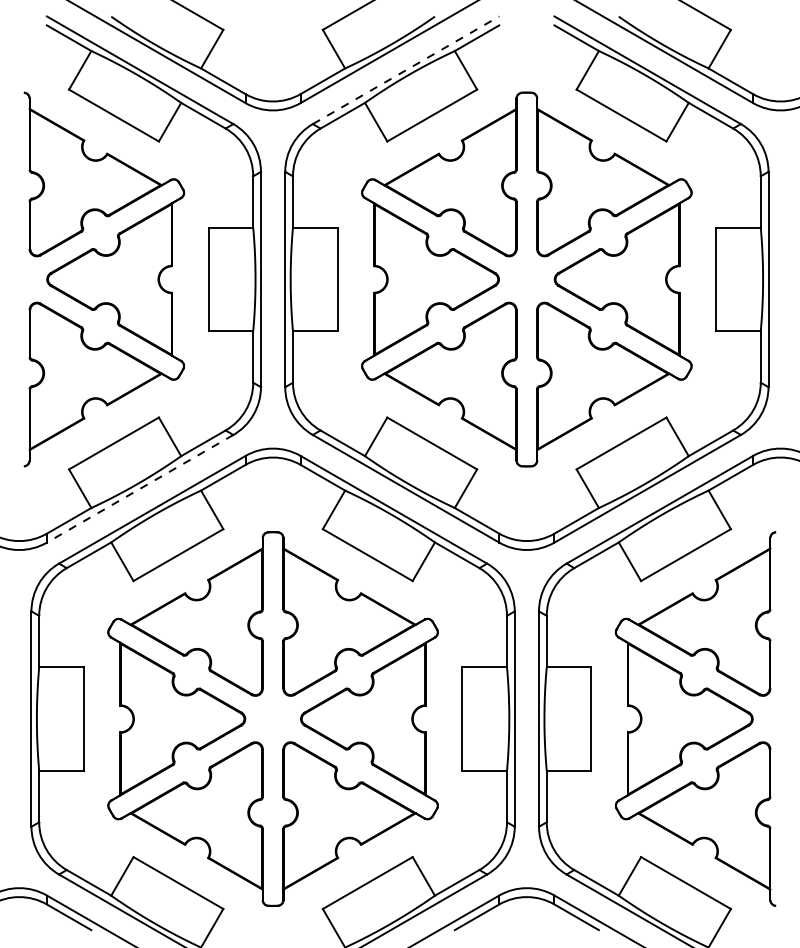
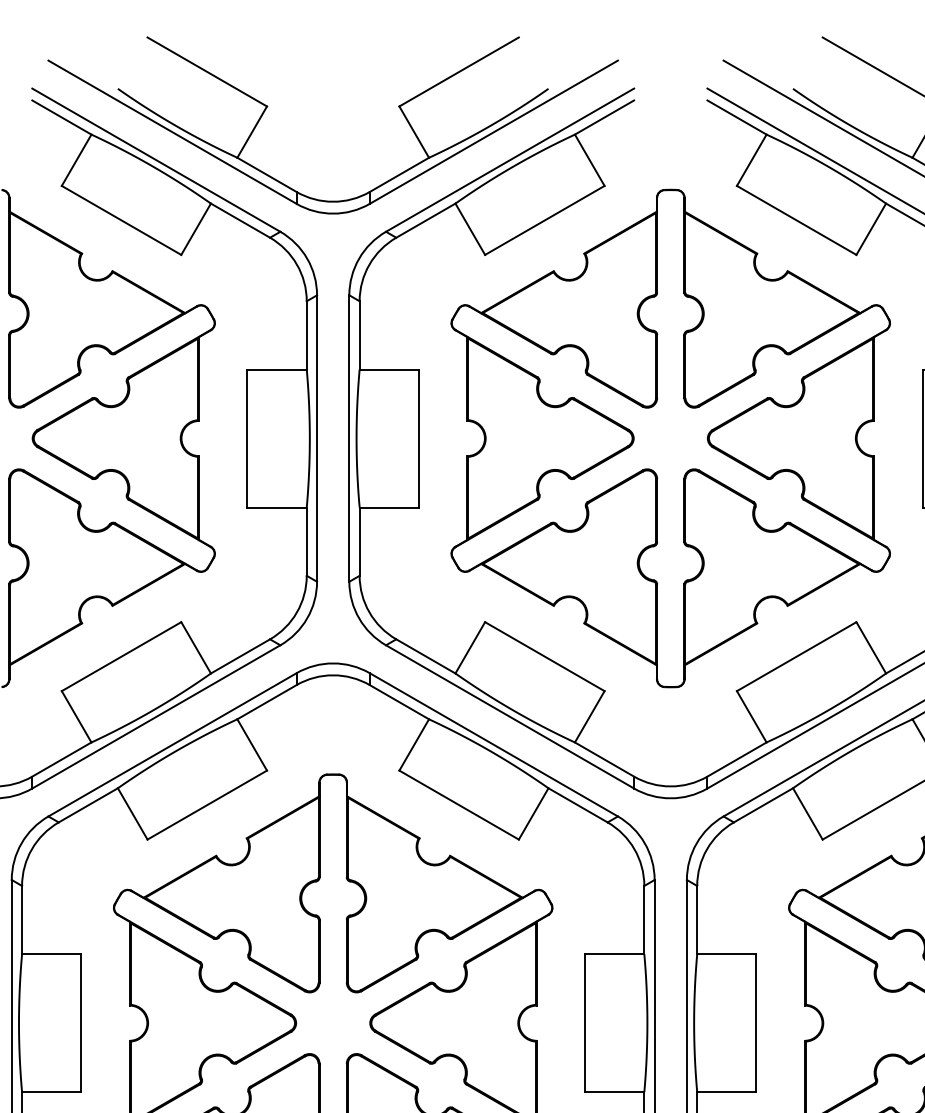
line: (406, 70) -> (510, 160), dashed -> solid
line: (140, 488) -> (156, 716), dashed -> solid

